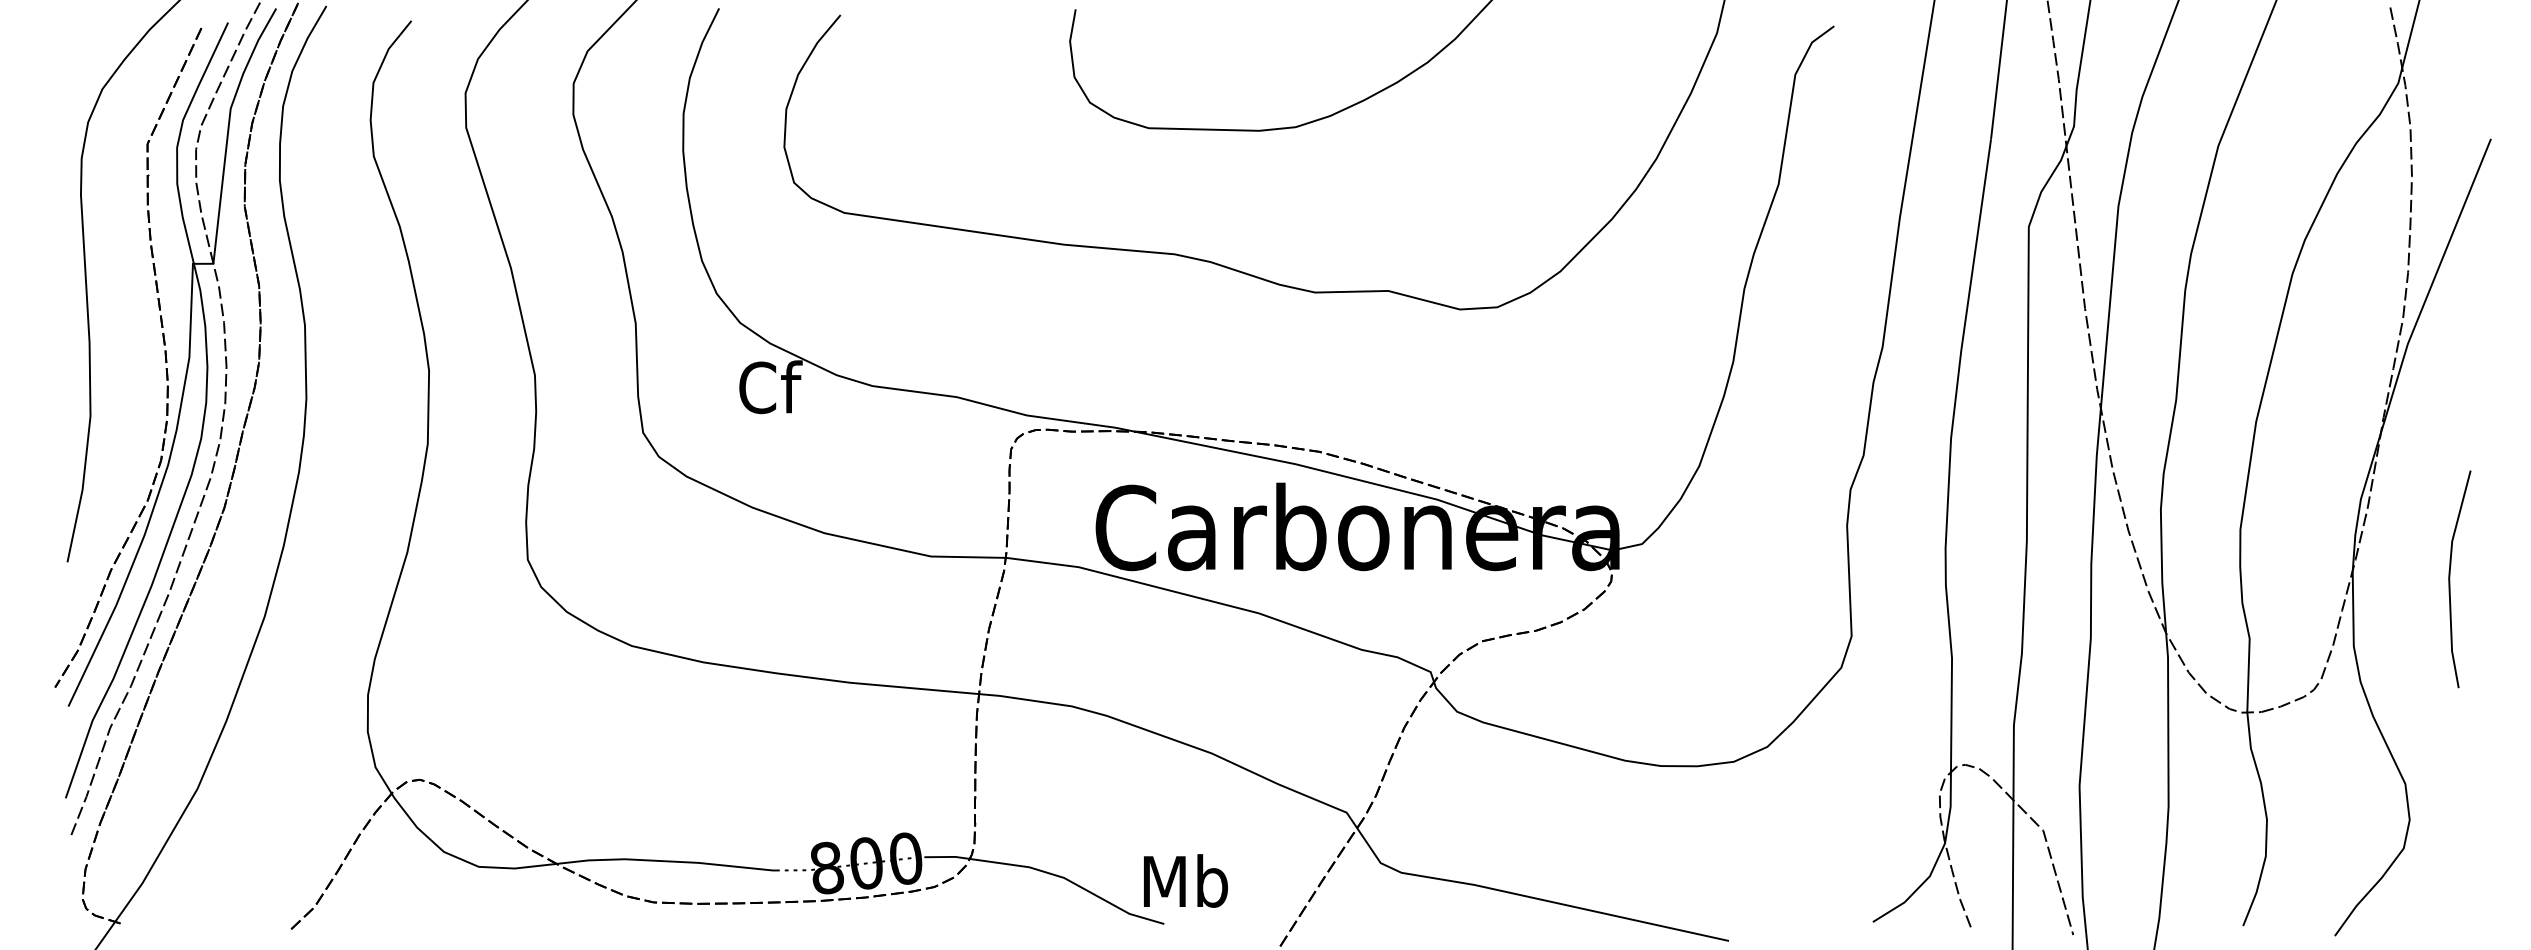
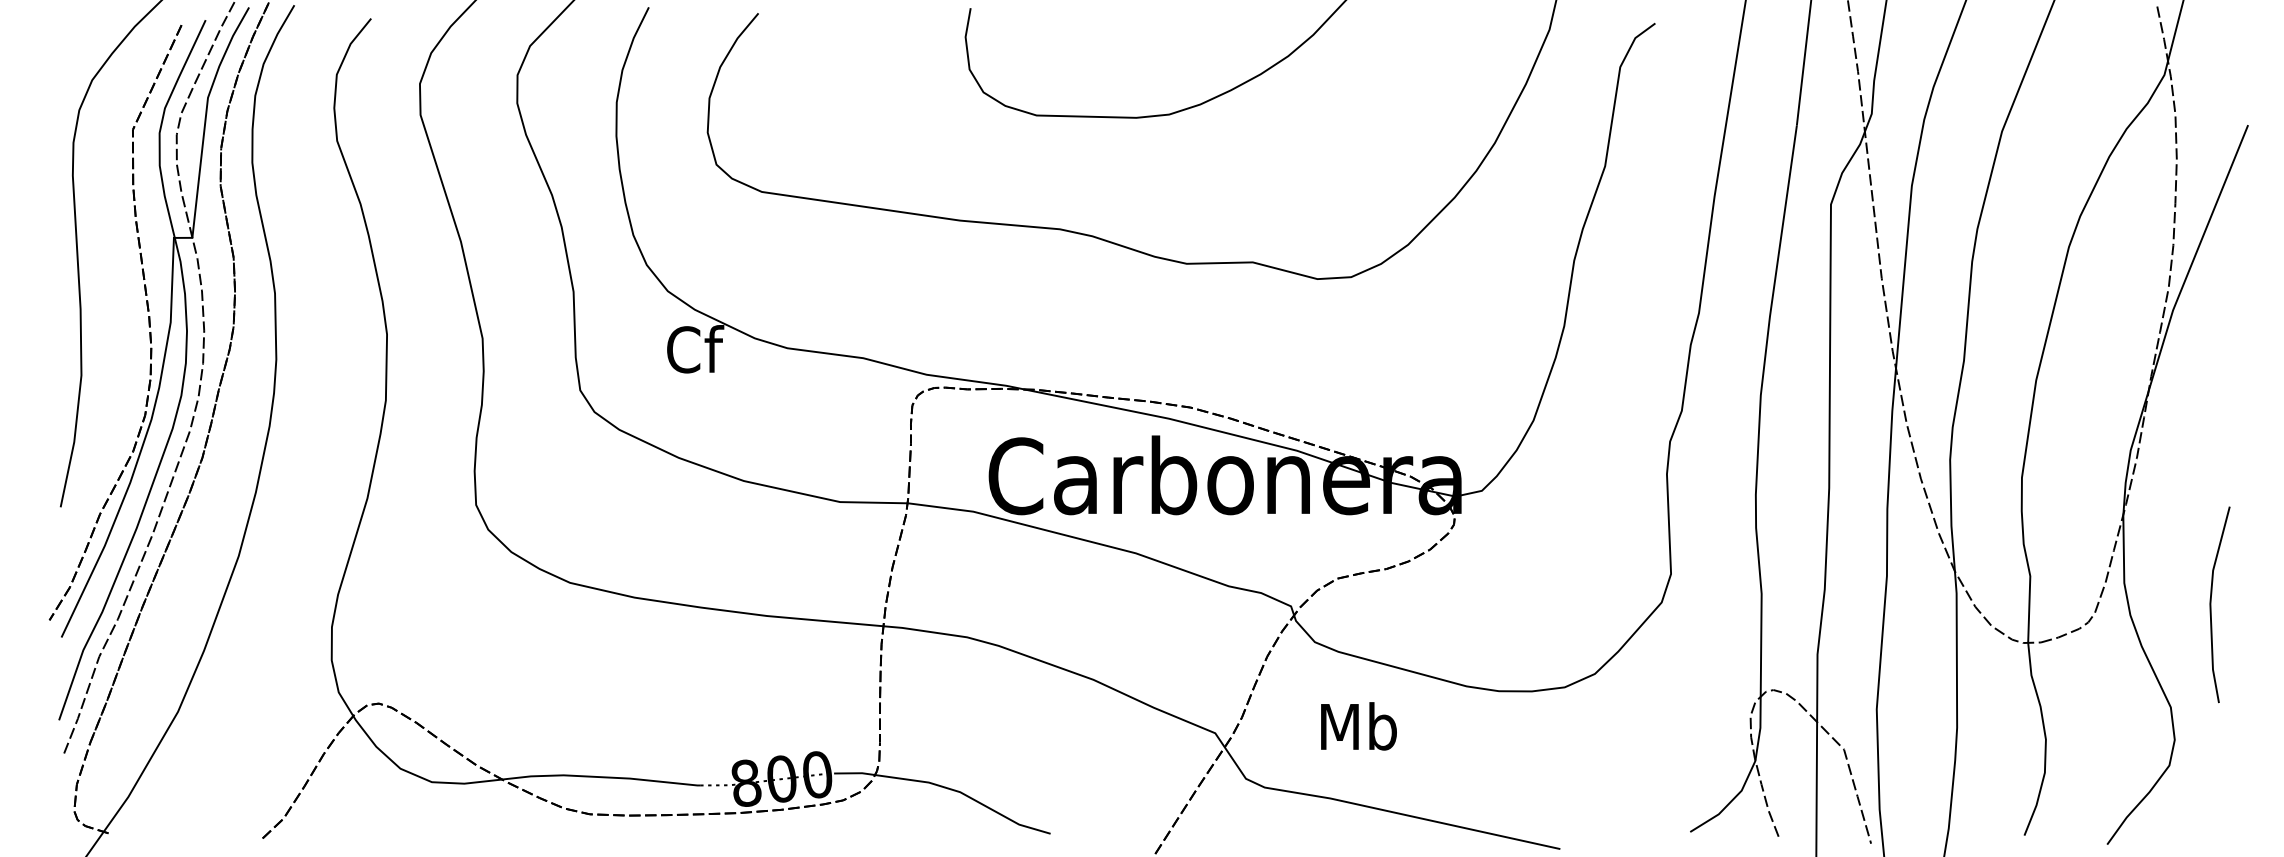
line: (2450, 579) -> (2211, 604), moved
text: (1185, 880) -> (1358, 725), moved

